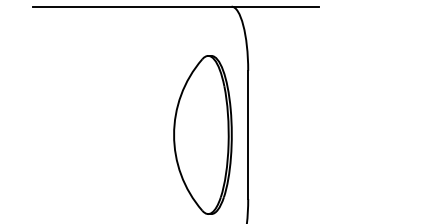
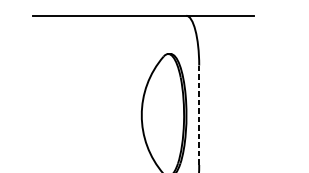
line: (248, 135) -> (199, 115), solid -> dashed

